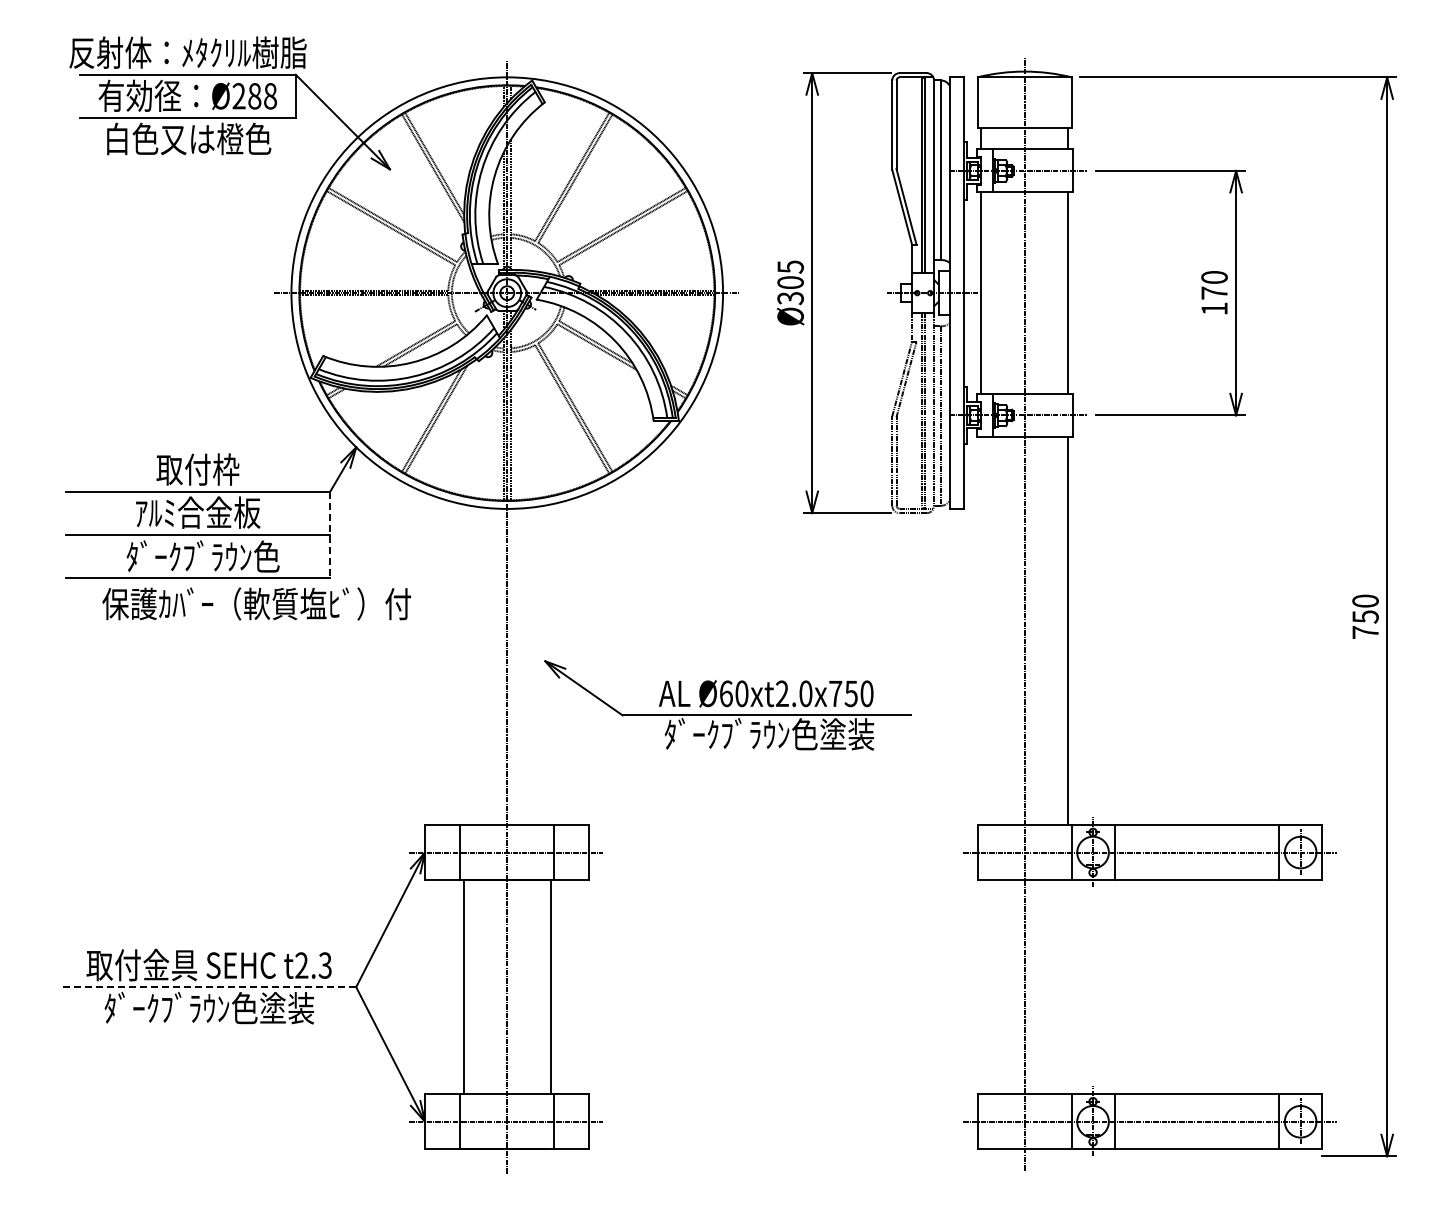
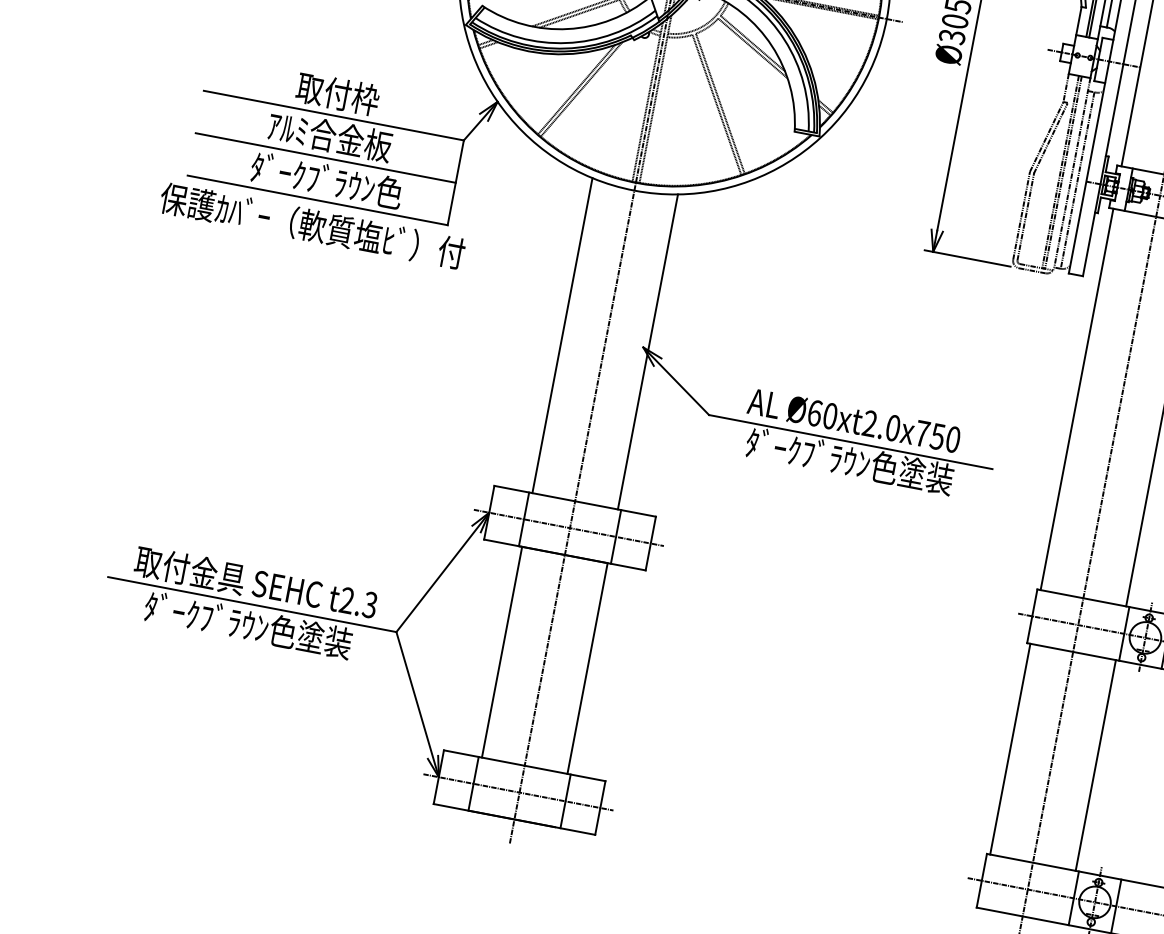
line: (330, 535) -> (455, 183), dashed -> solid
text: (256, 603) -> (312, 225), moved
line: (981, 631) -> (1077, 399), added
line: (463, 664) -> (562, 335), added
line: (550, 664) -> (647, 351), added
line: (981, 986) -> (1010, 748), added
line: (1068, 986) -> (1096, 764), added
line: (209, 987) -> (252, 604), dashed -> solid

